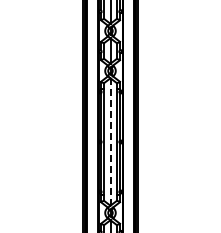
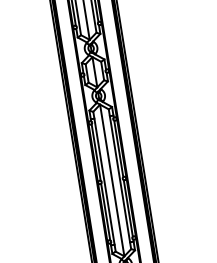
line: (110, 142) -> (112, 181), dashed -> solid

